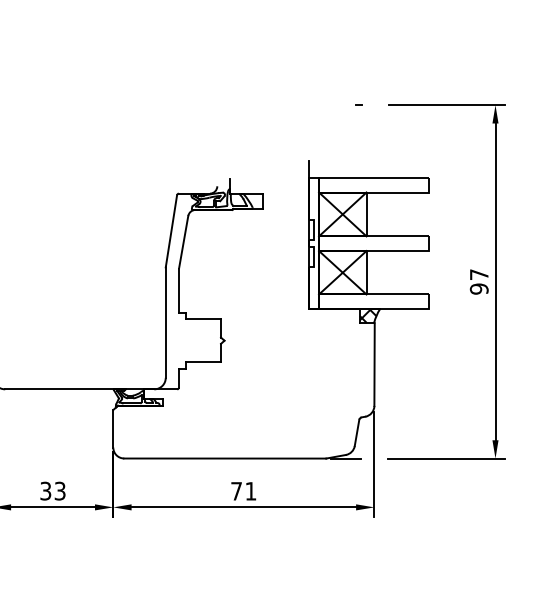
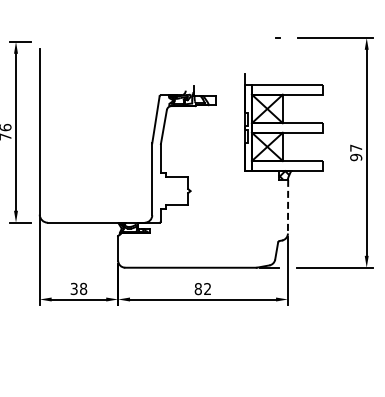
line: (375, 364) -> (288, 206), solid -> dashed
text: (60, 490) -> (83, 288), 33 -> 38
text: (243, 491) -> (202, 289), 71 -> 82

